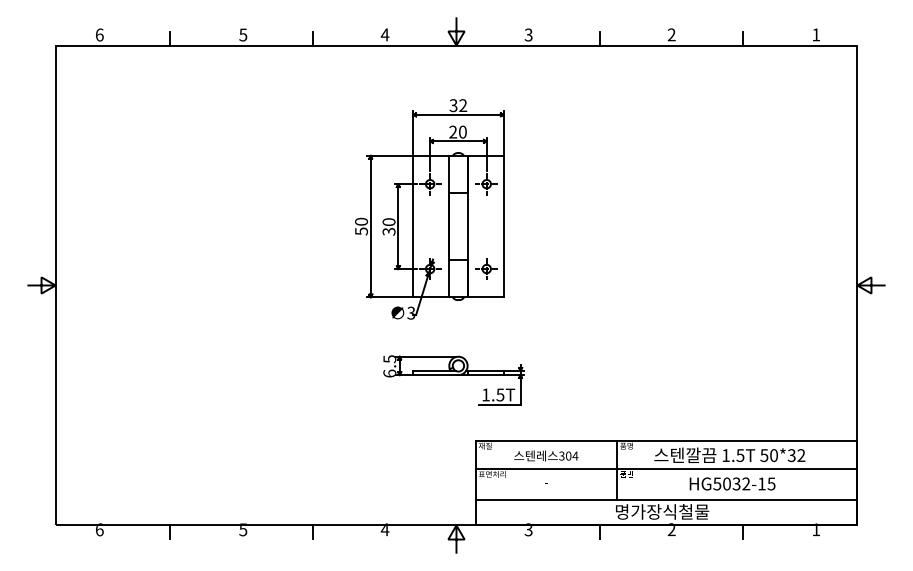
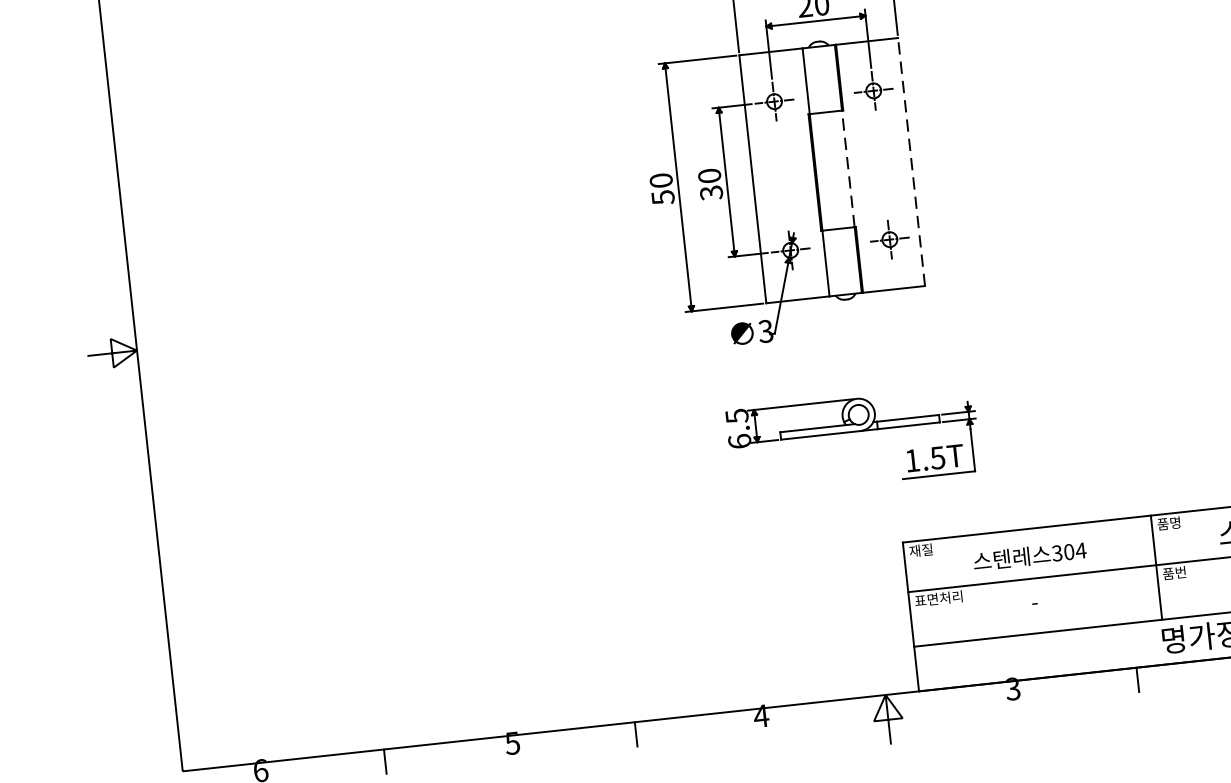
line: (467, 226) -> (848, 168), solid -> dashed
line: (503, 226) -> (911, 161), solid -> dashed

